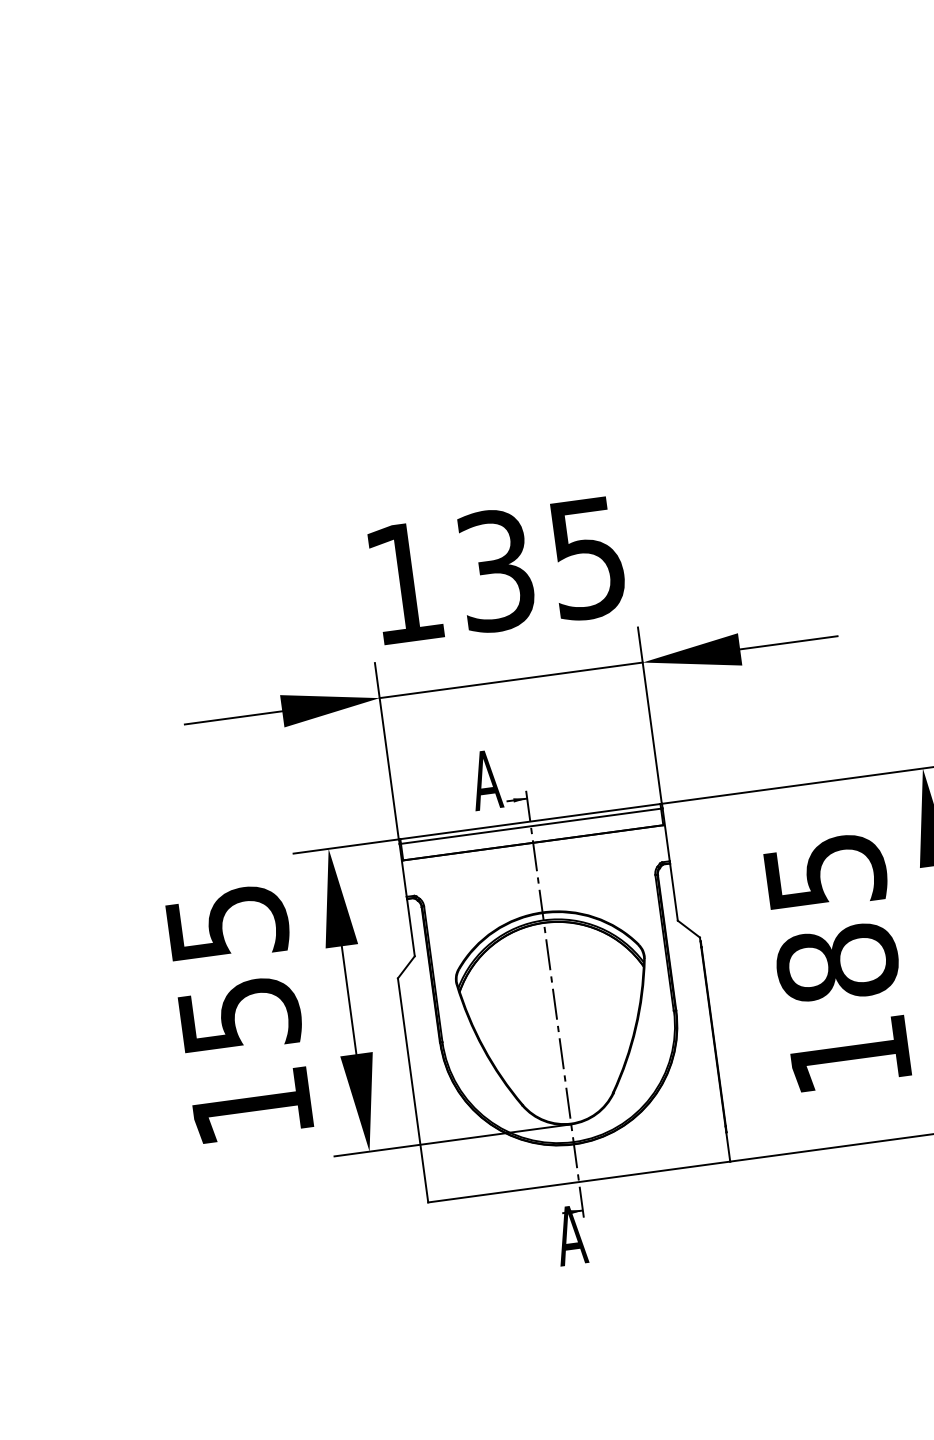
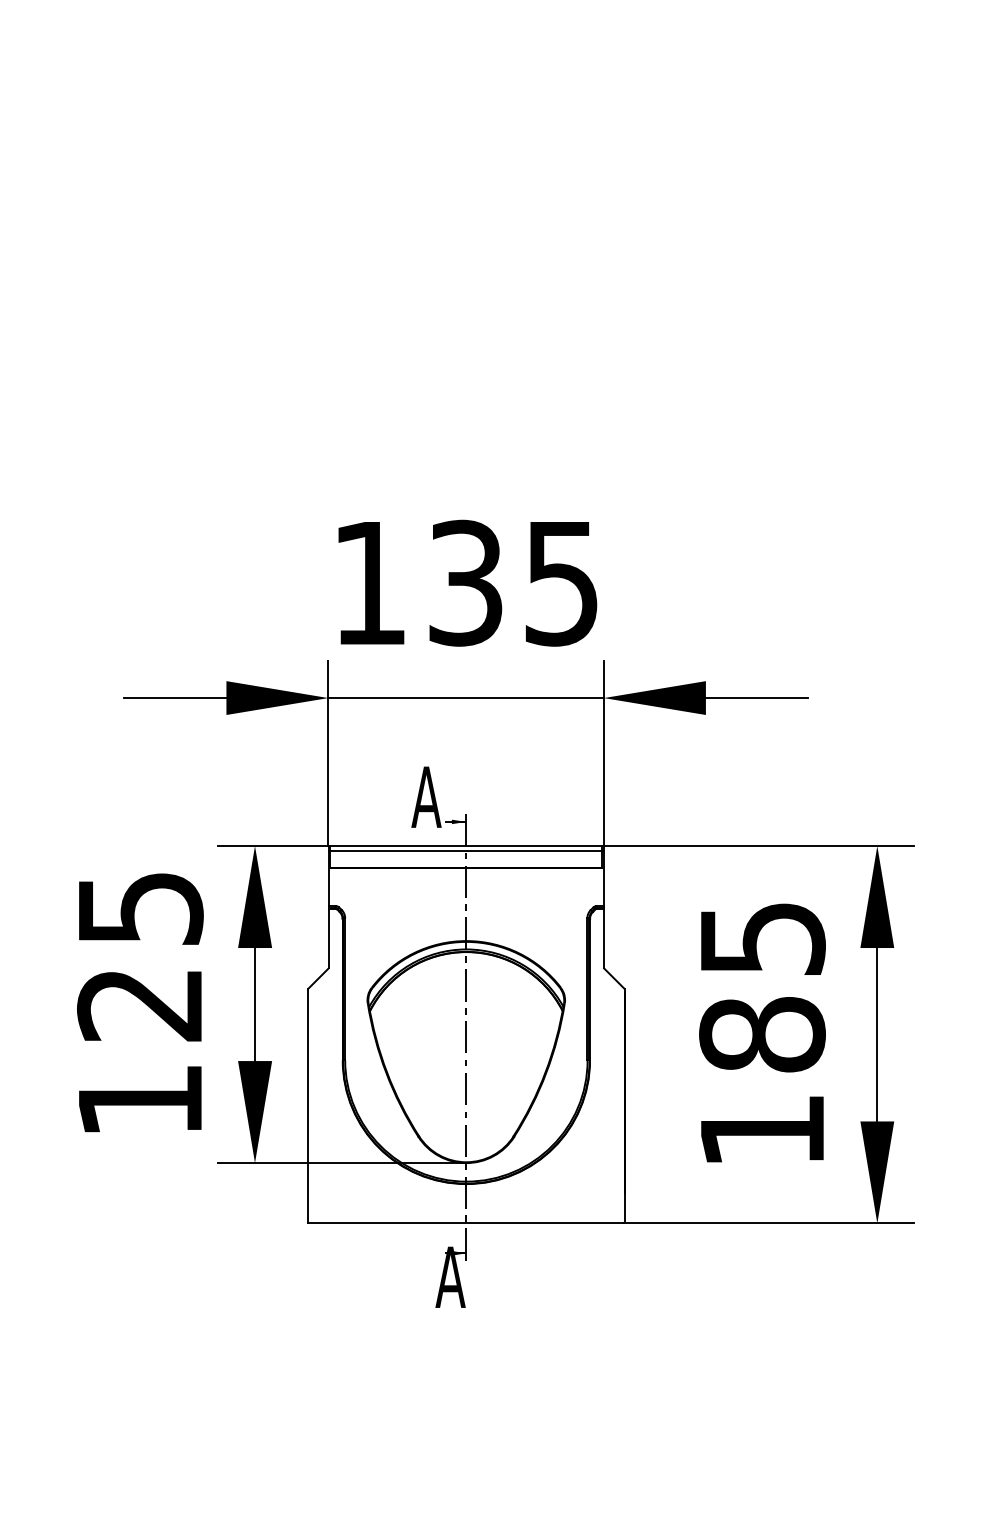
text: (239, 1015) -> (140, 1005), 155 -> 125

